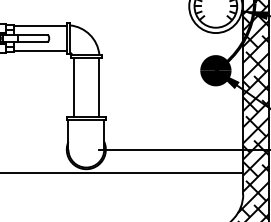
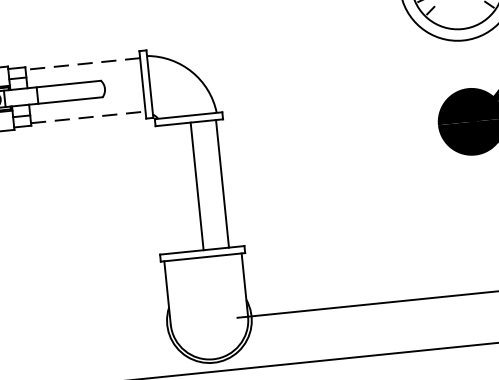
line: (40, 26) -> (83, 64), solid -> dashed
line: (40, 50) -> (88, 116), solid -> dashed
line: (73, 87) -> (196, 186), moved

